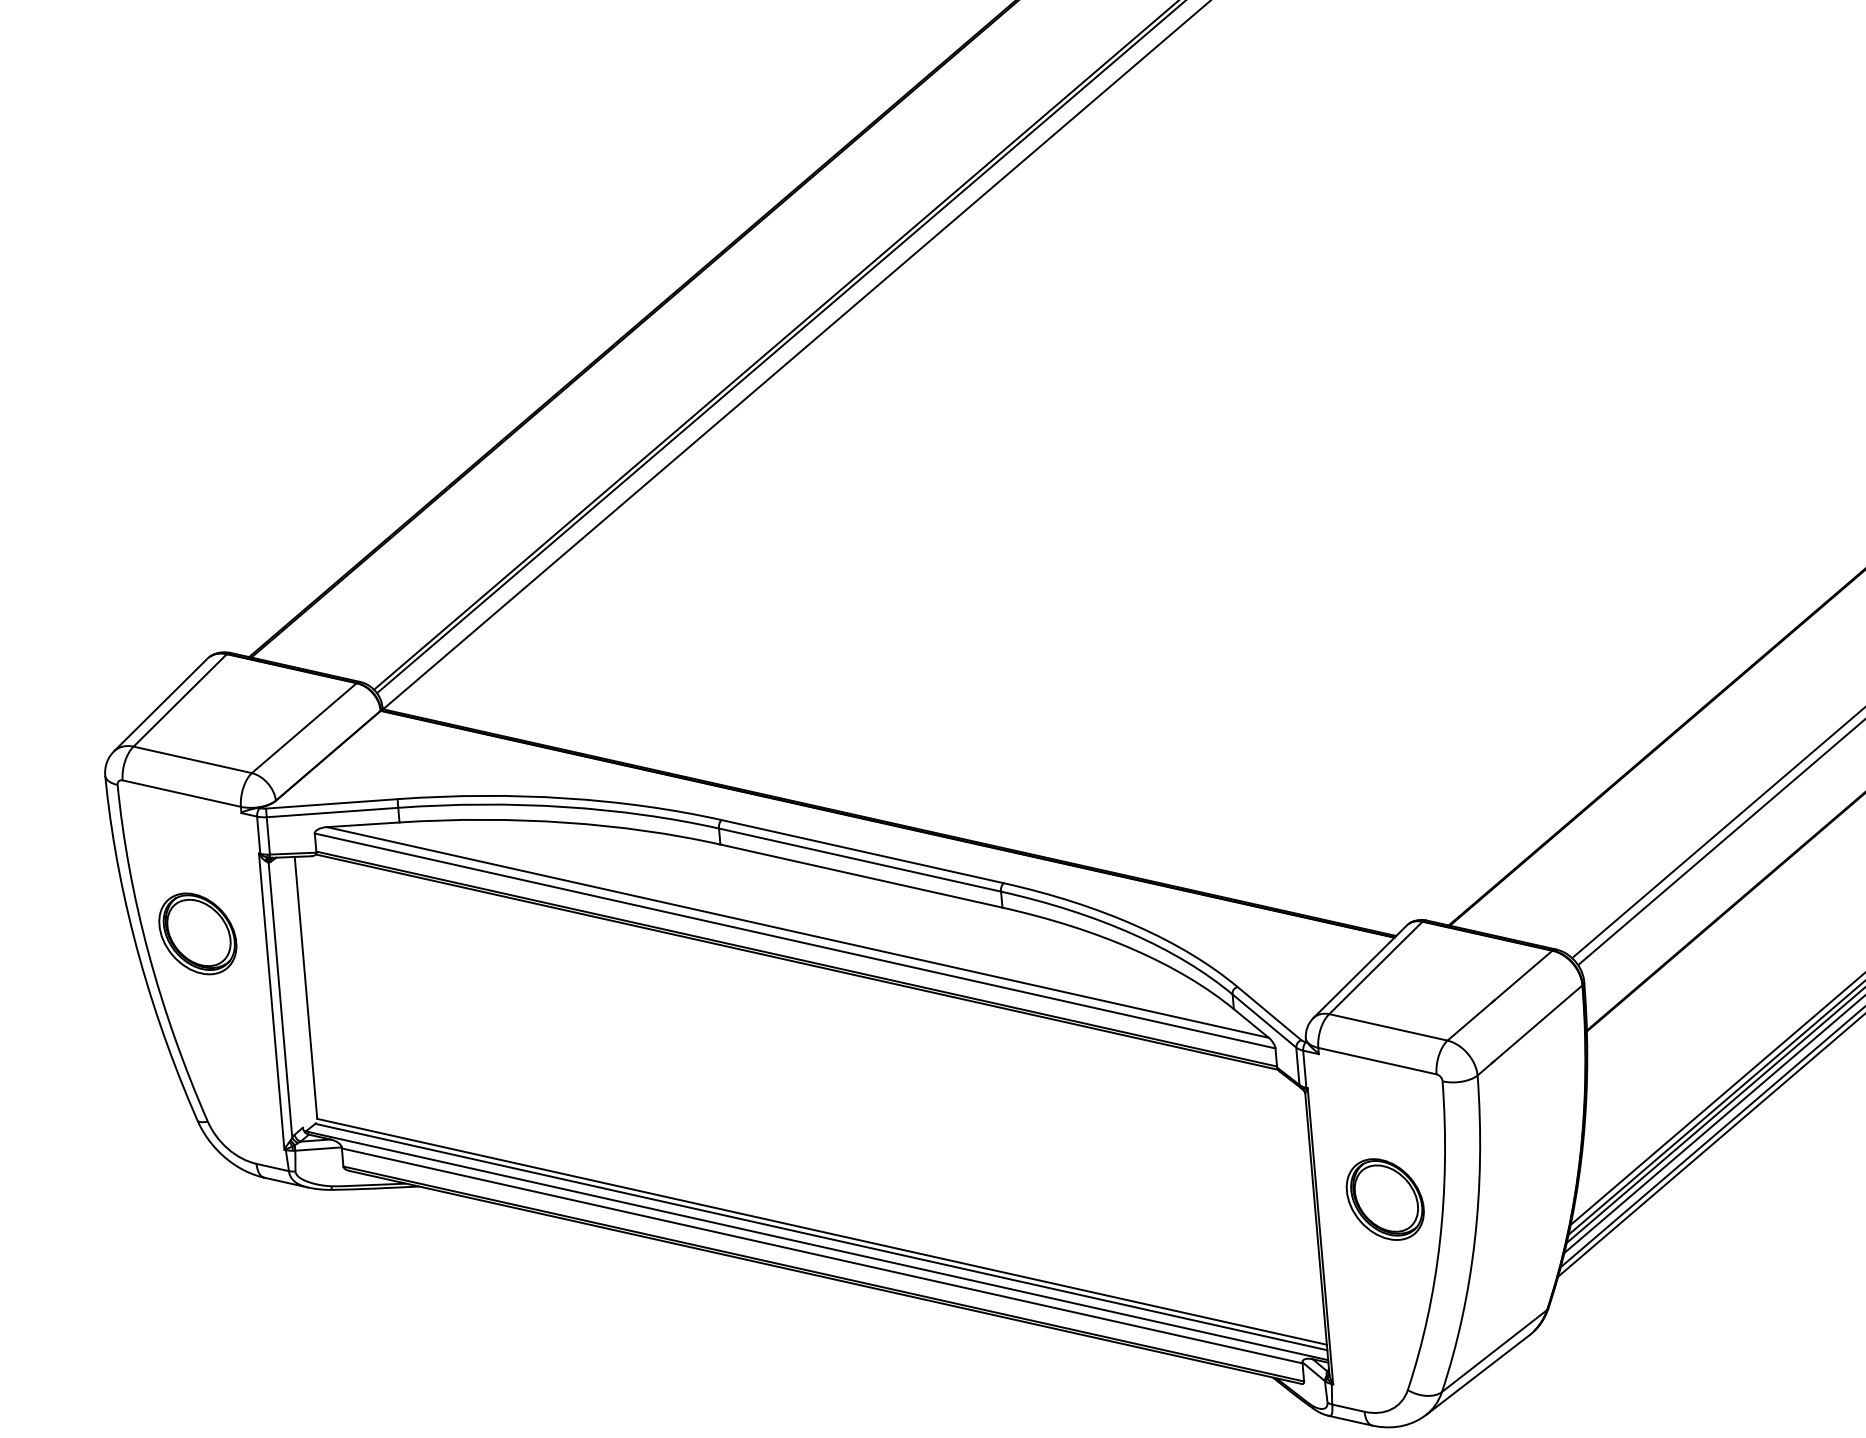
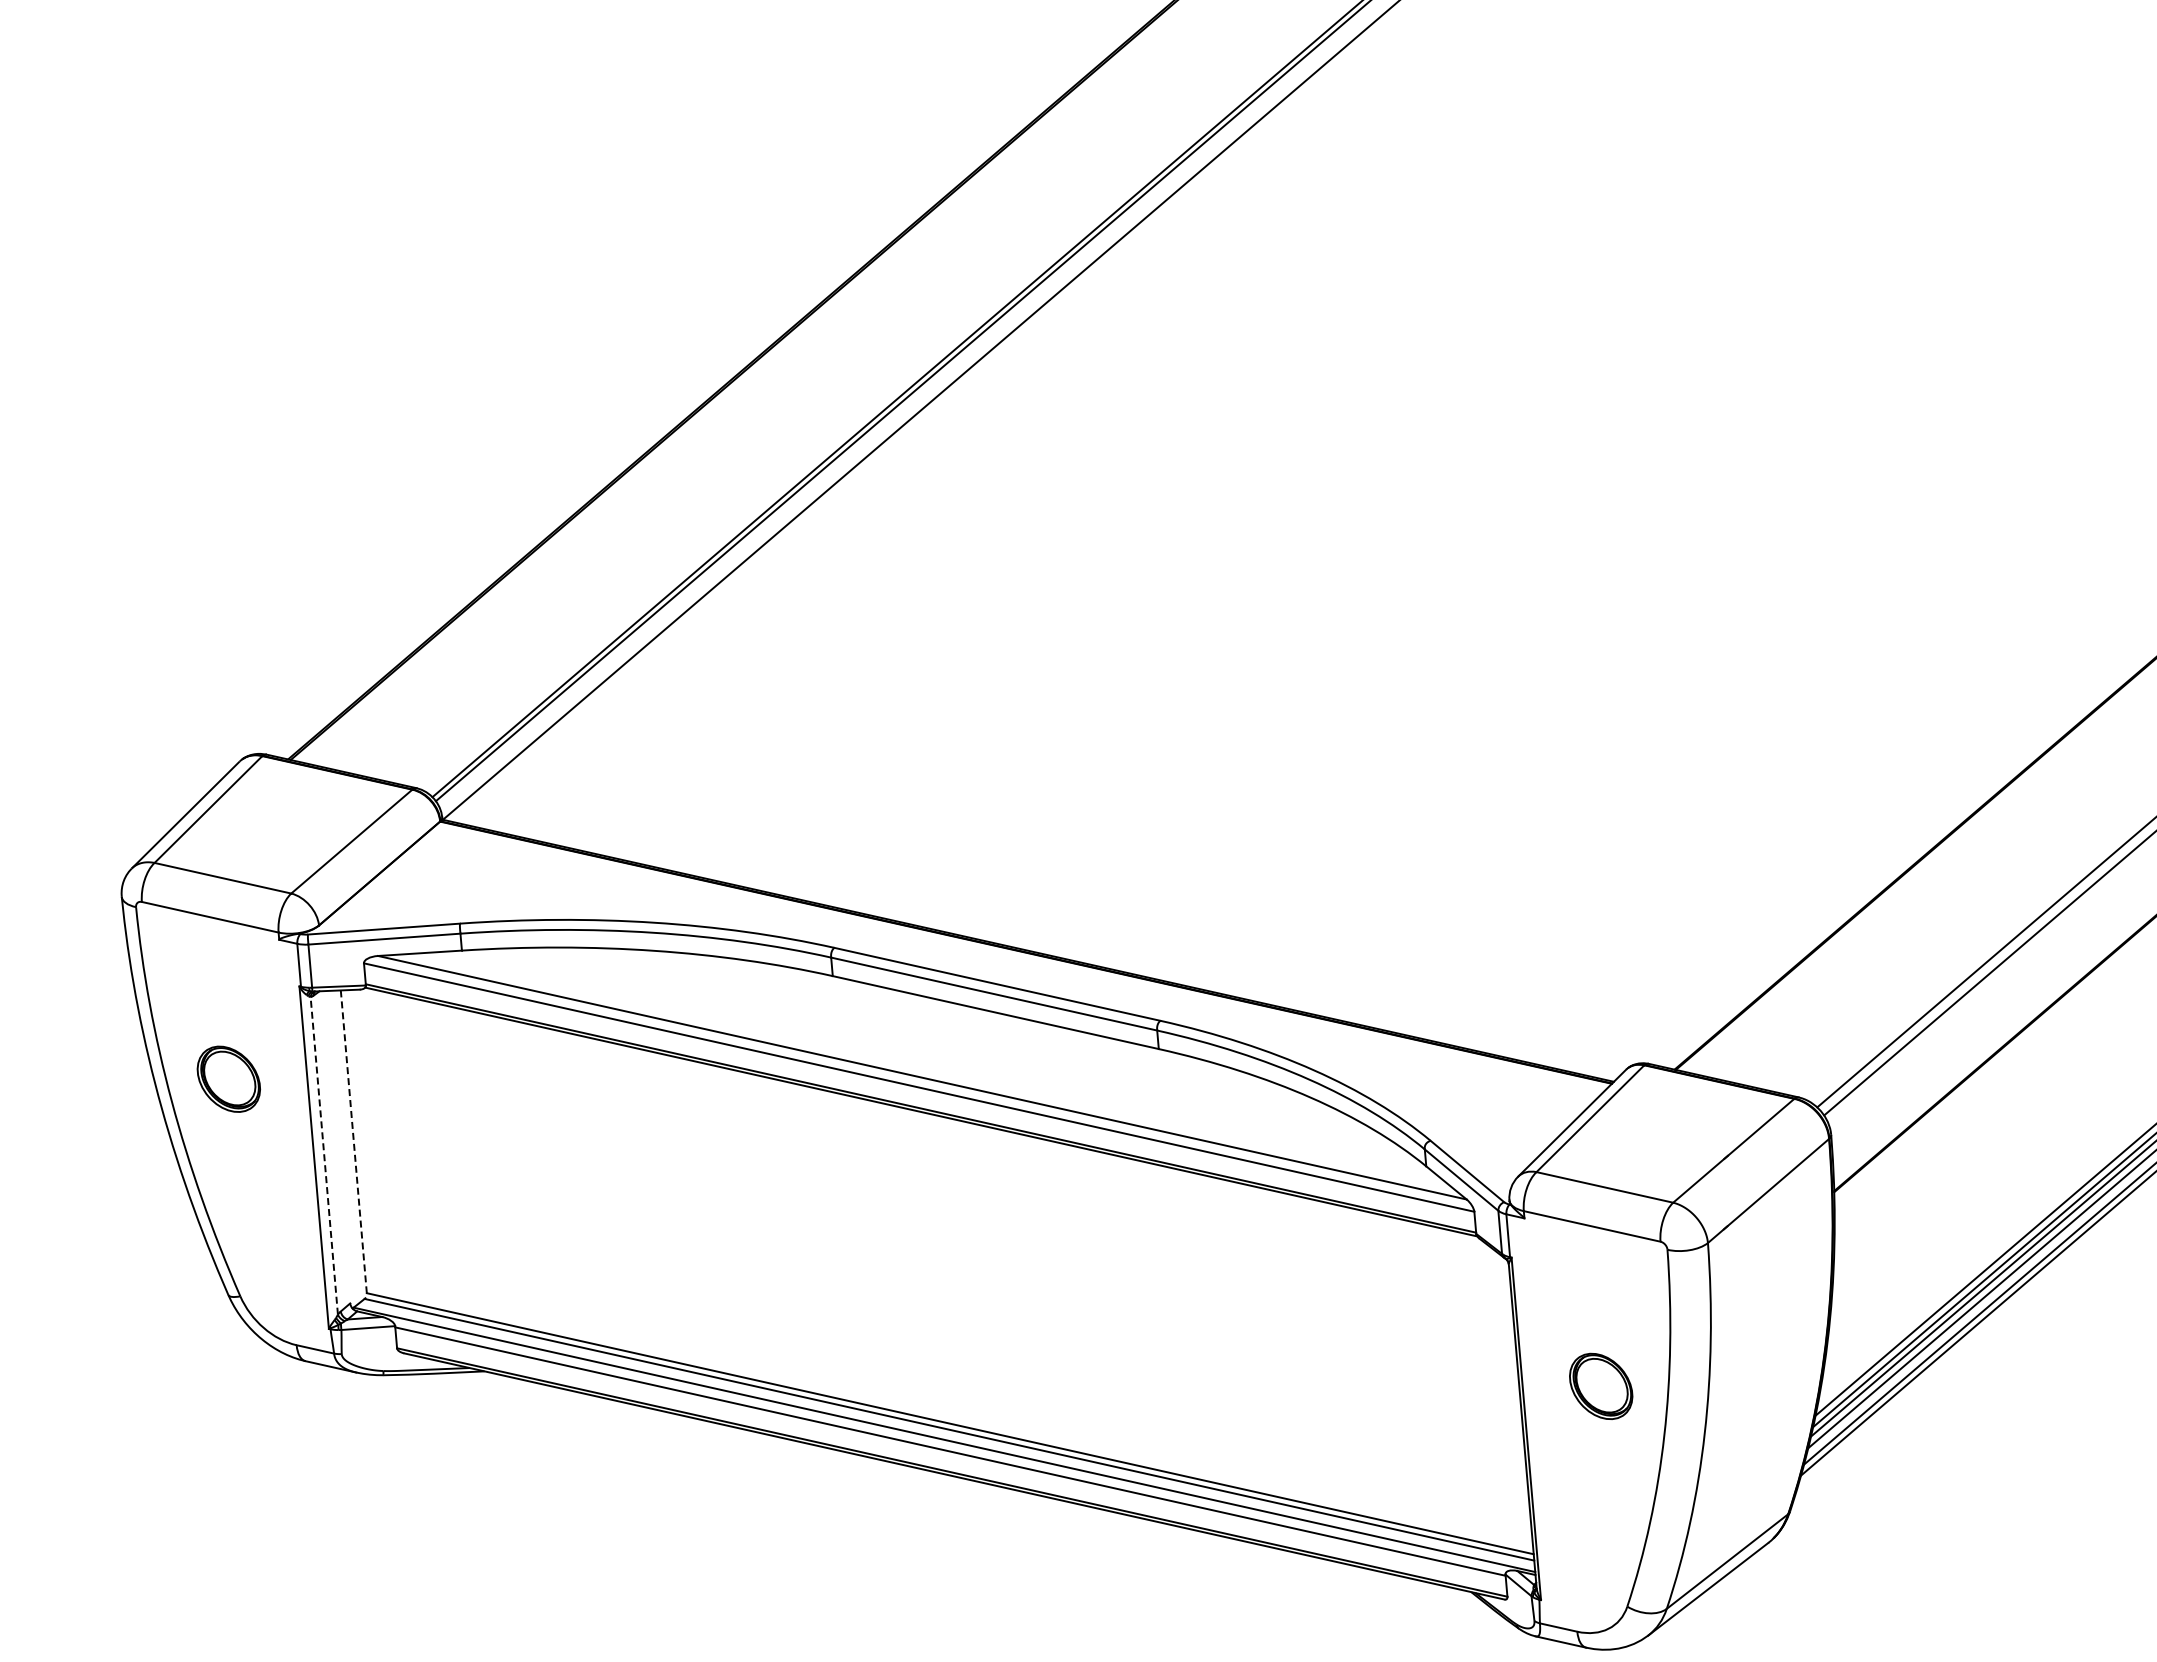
part: (197, 933) -> (228, 1078), size x0.7
line: (305, 987) -> (353, 1141), solid -> dashed
line: (280, 999) -> (324, 1155), solid -> dashed
part: (1384, 1199) -> (1600, 1386), size x0.7

